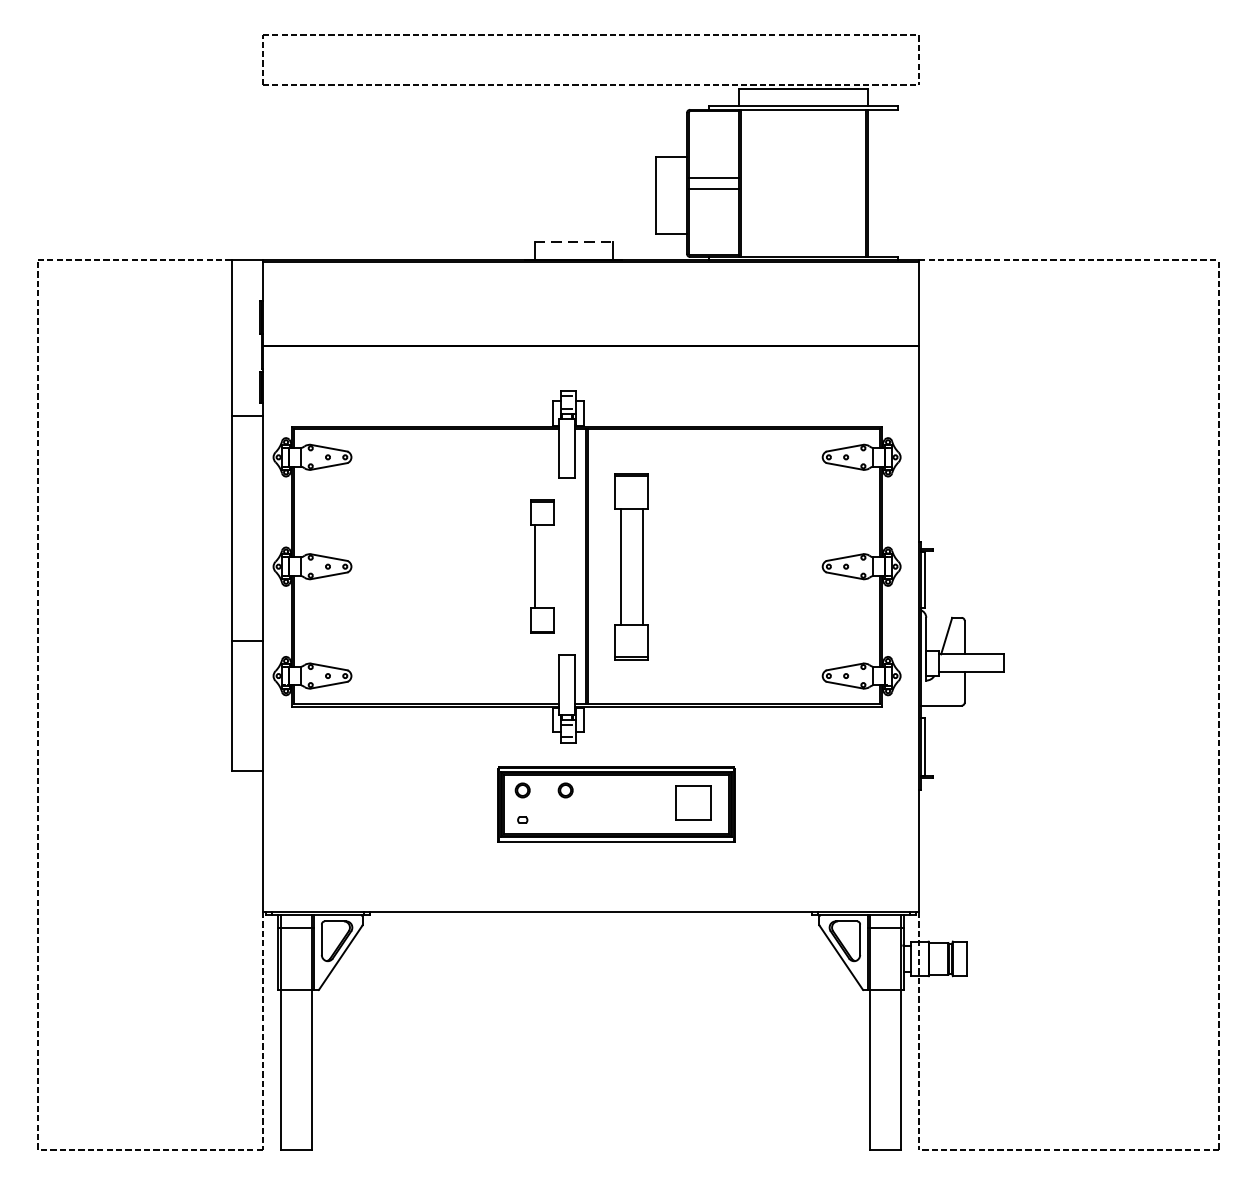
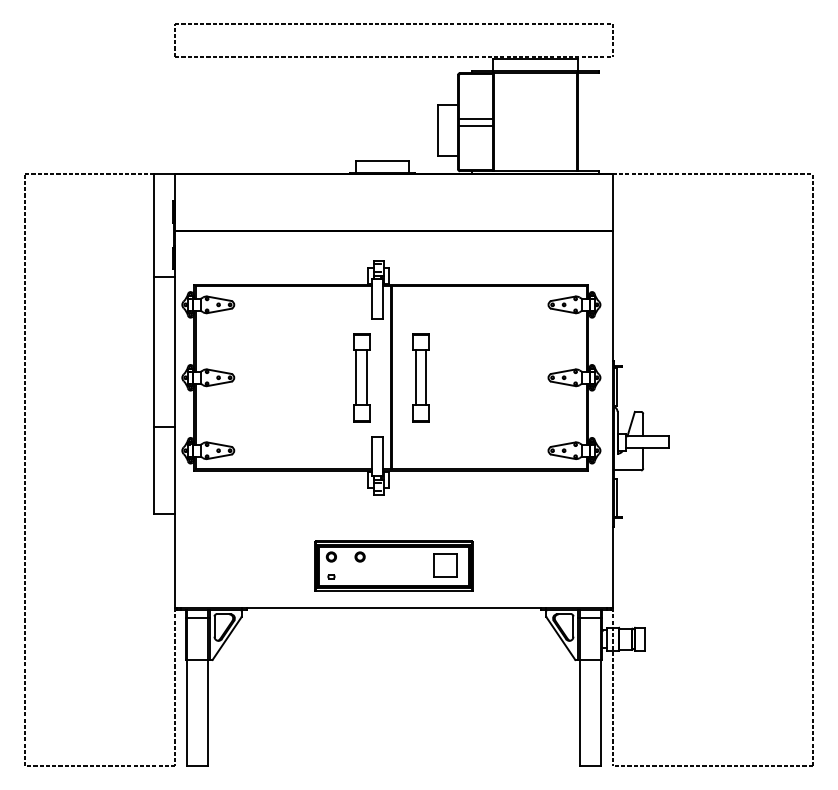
line: (575, 242) -> (383, 161), dashed -> solid
line: (549, 566) -> (366, 377), added
part: (630, 566) -> (420, 377), size x0.71
part: (615, 803) -> (393, 565), moved

